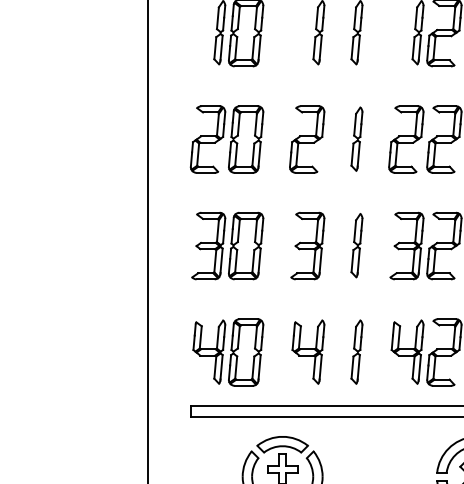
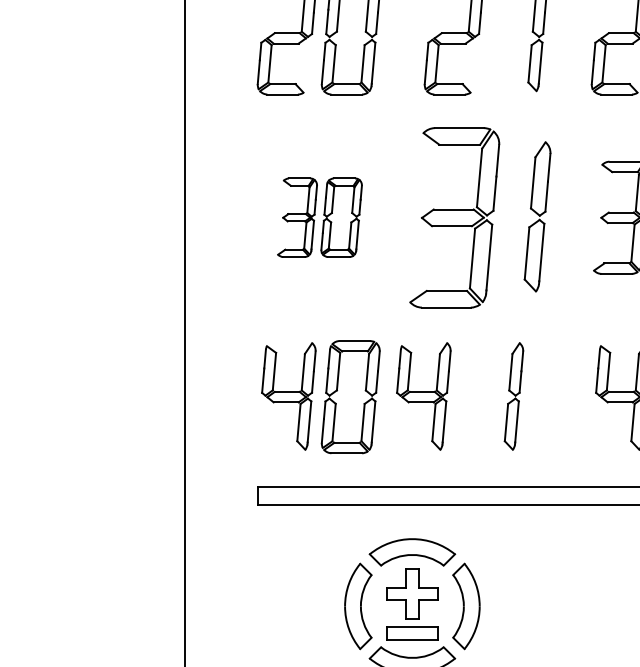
part: (227, 245) -> (319, 216), size x0.7
part: (307, 245) -> (454, 216), size x1.6
part: (356, 245) -> (536, 216), size x1.4
part: (308, 351) -> (423, 395), moved
part: (356, 351) -> (513, 395), moved

